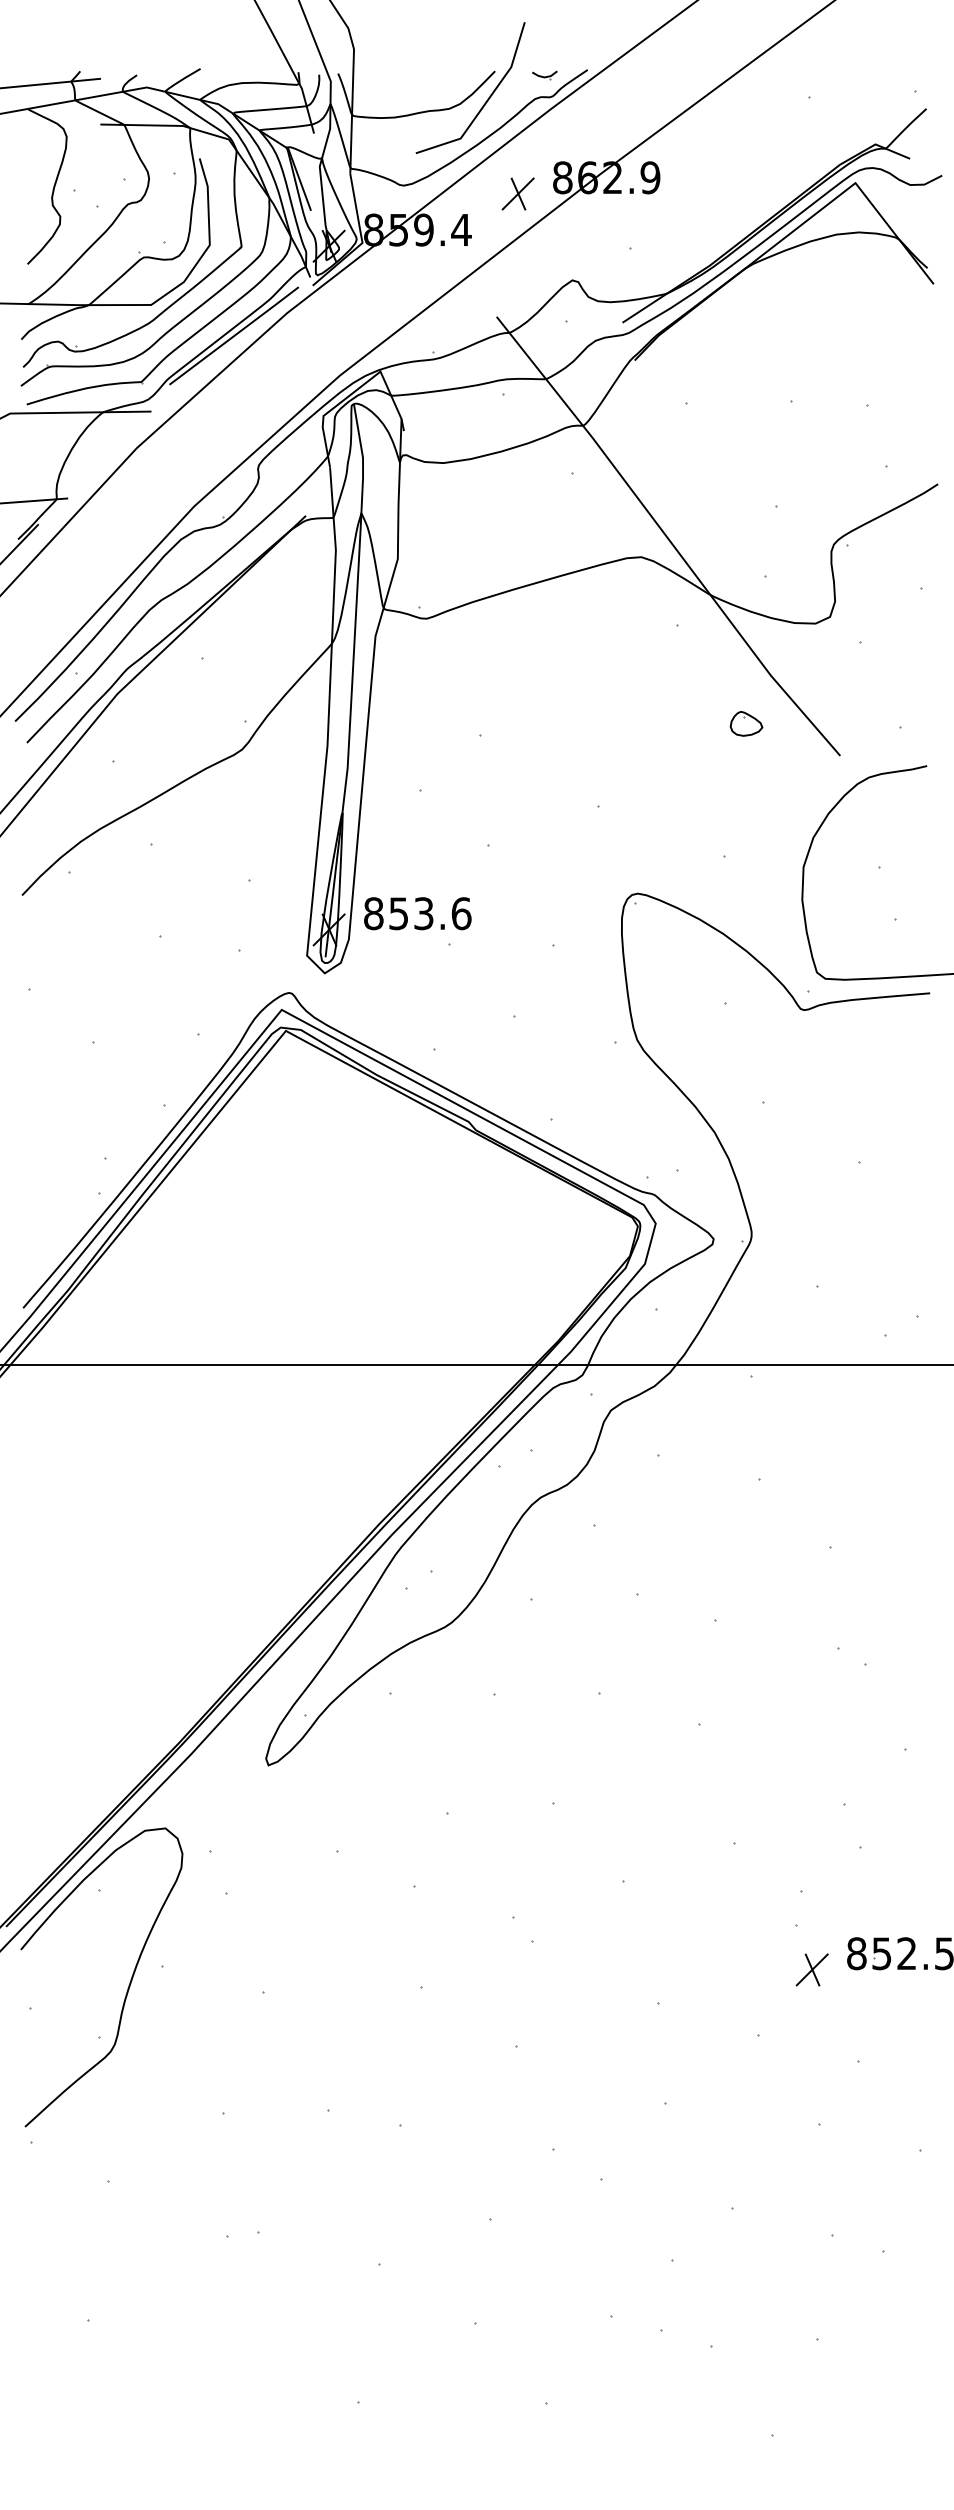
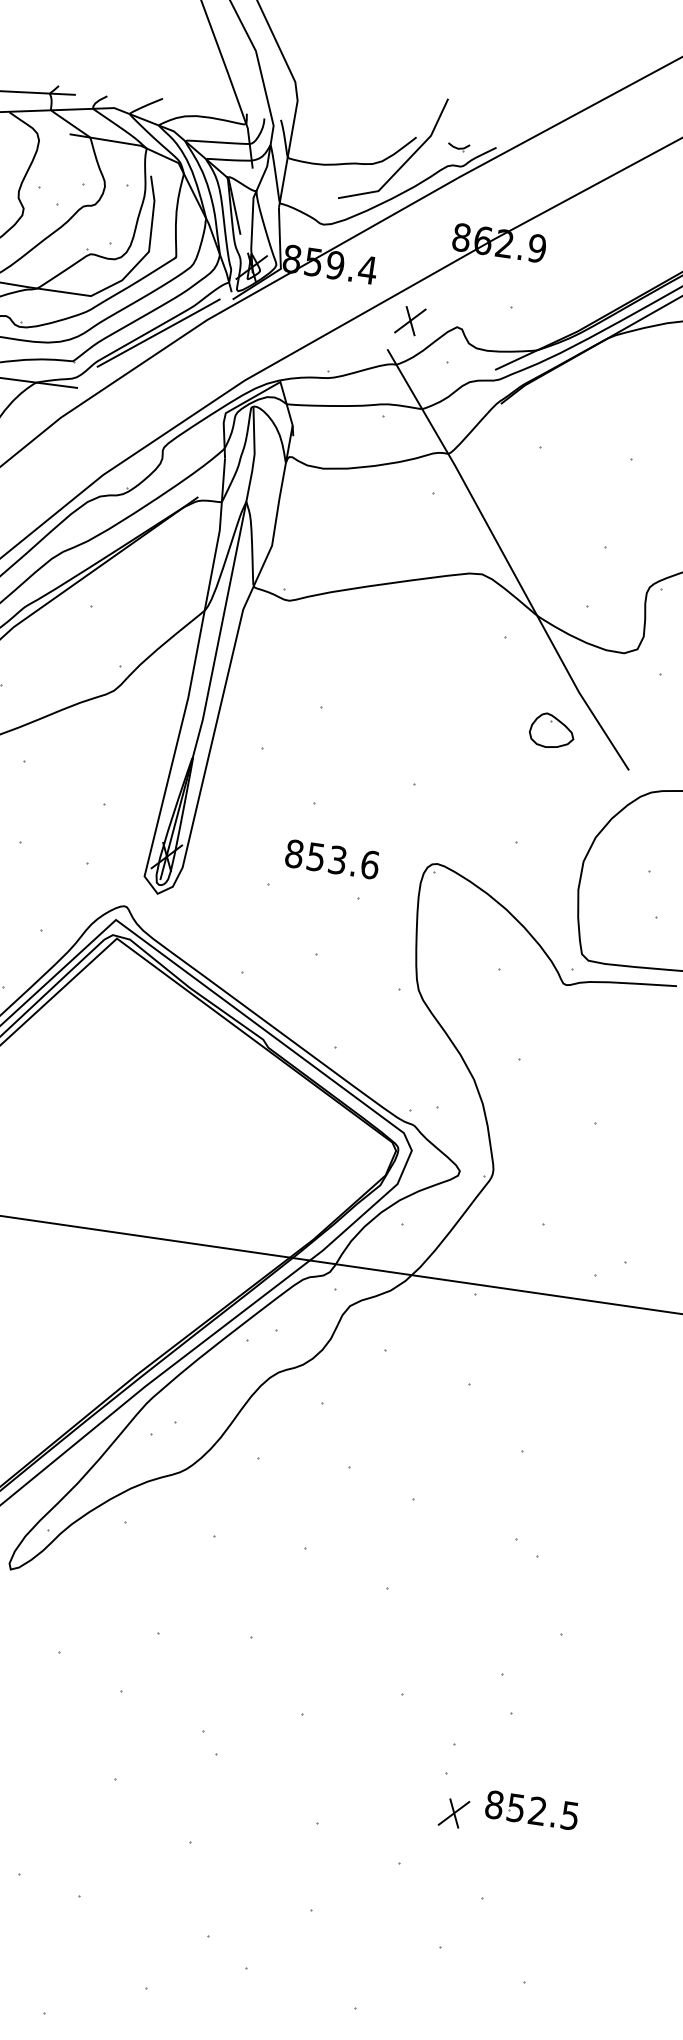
part: (517, 193) -> (409, 320), moved
part: (746, 723) -> (552, 730), size x1.6
text: (417, 913) -> (332, 859), moved

